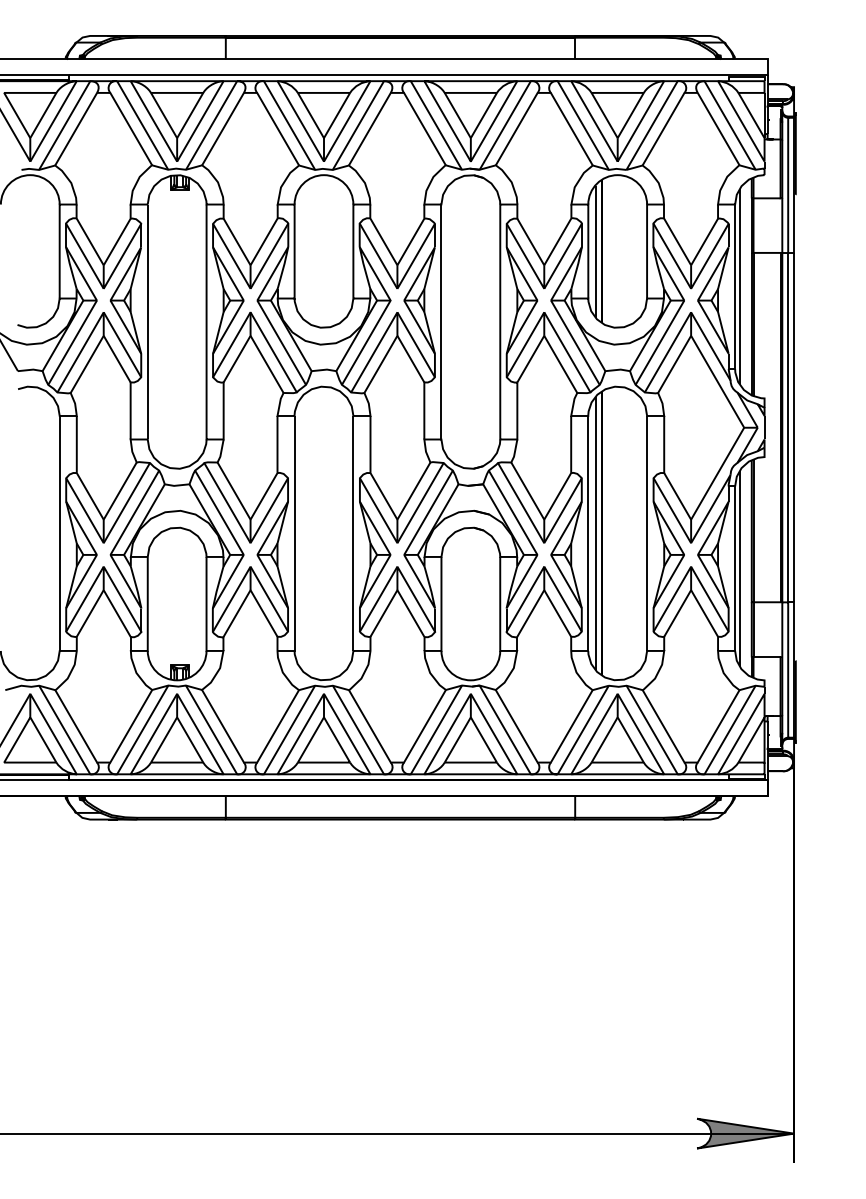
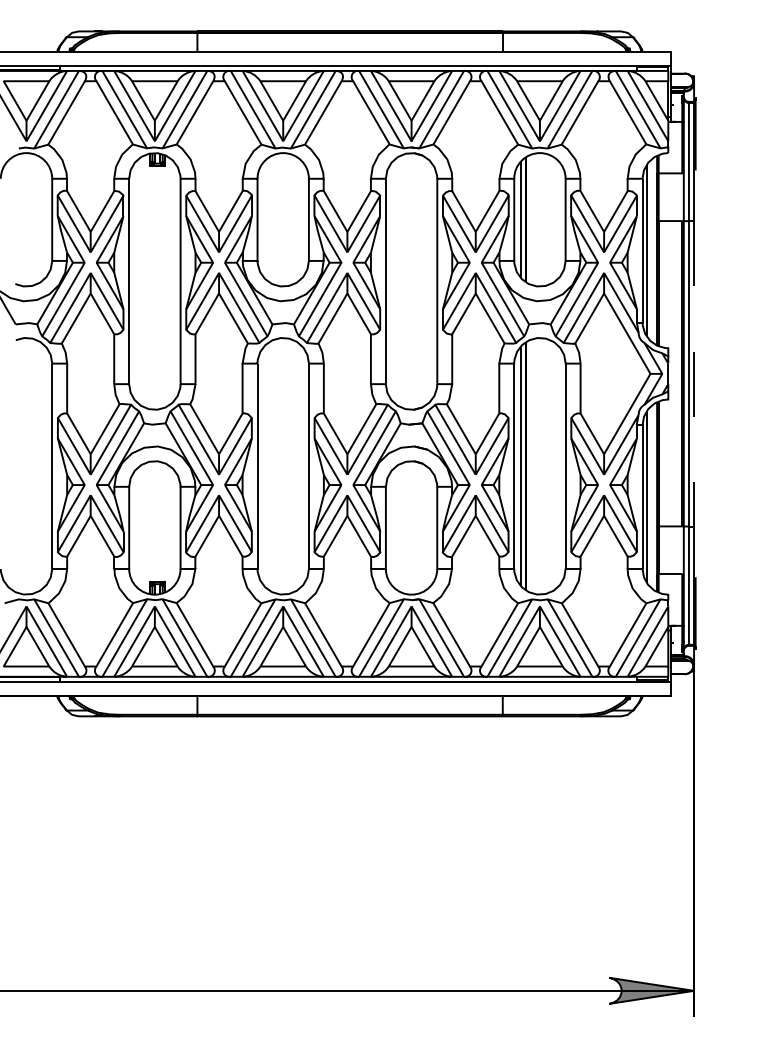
line: (794, 427) -> (694, 373), solid -> dashed

